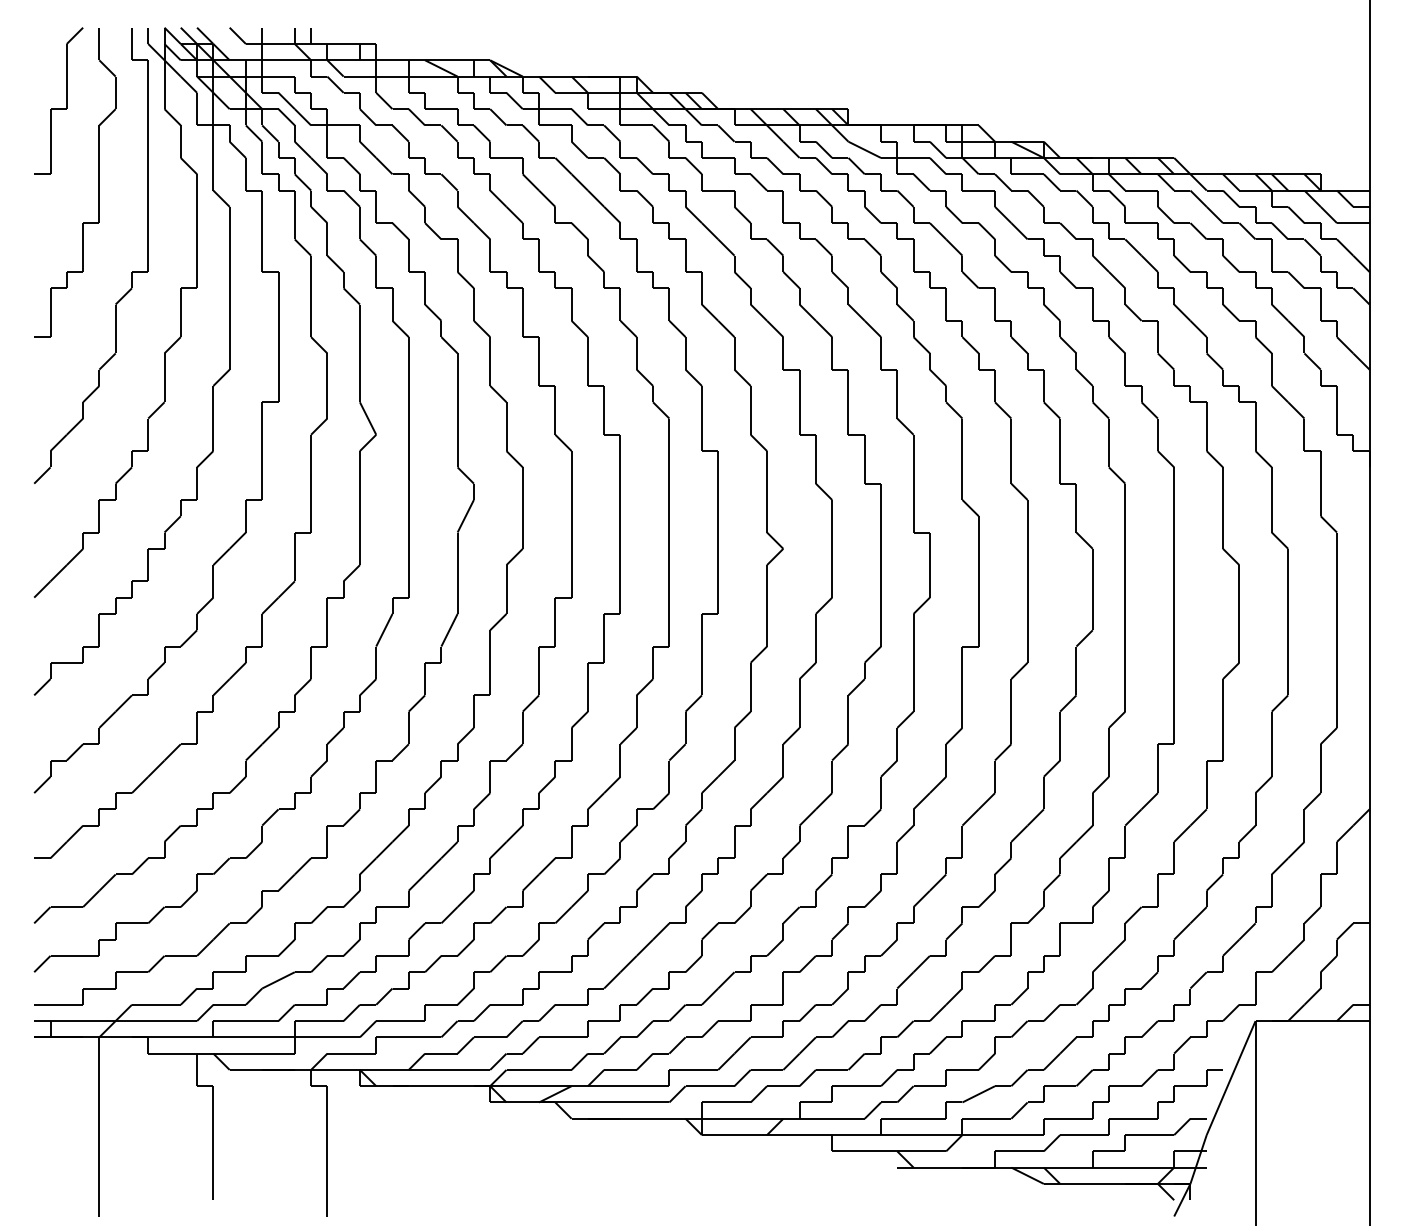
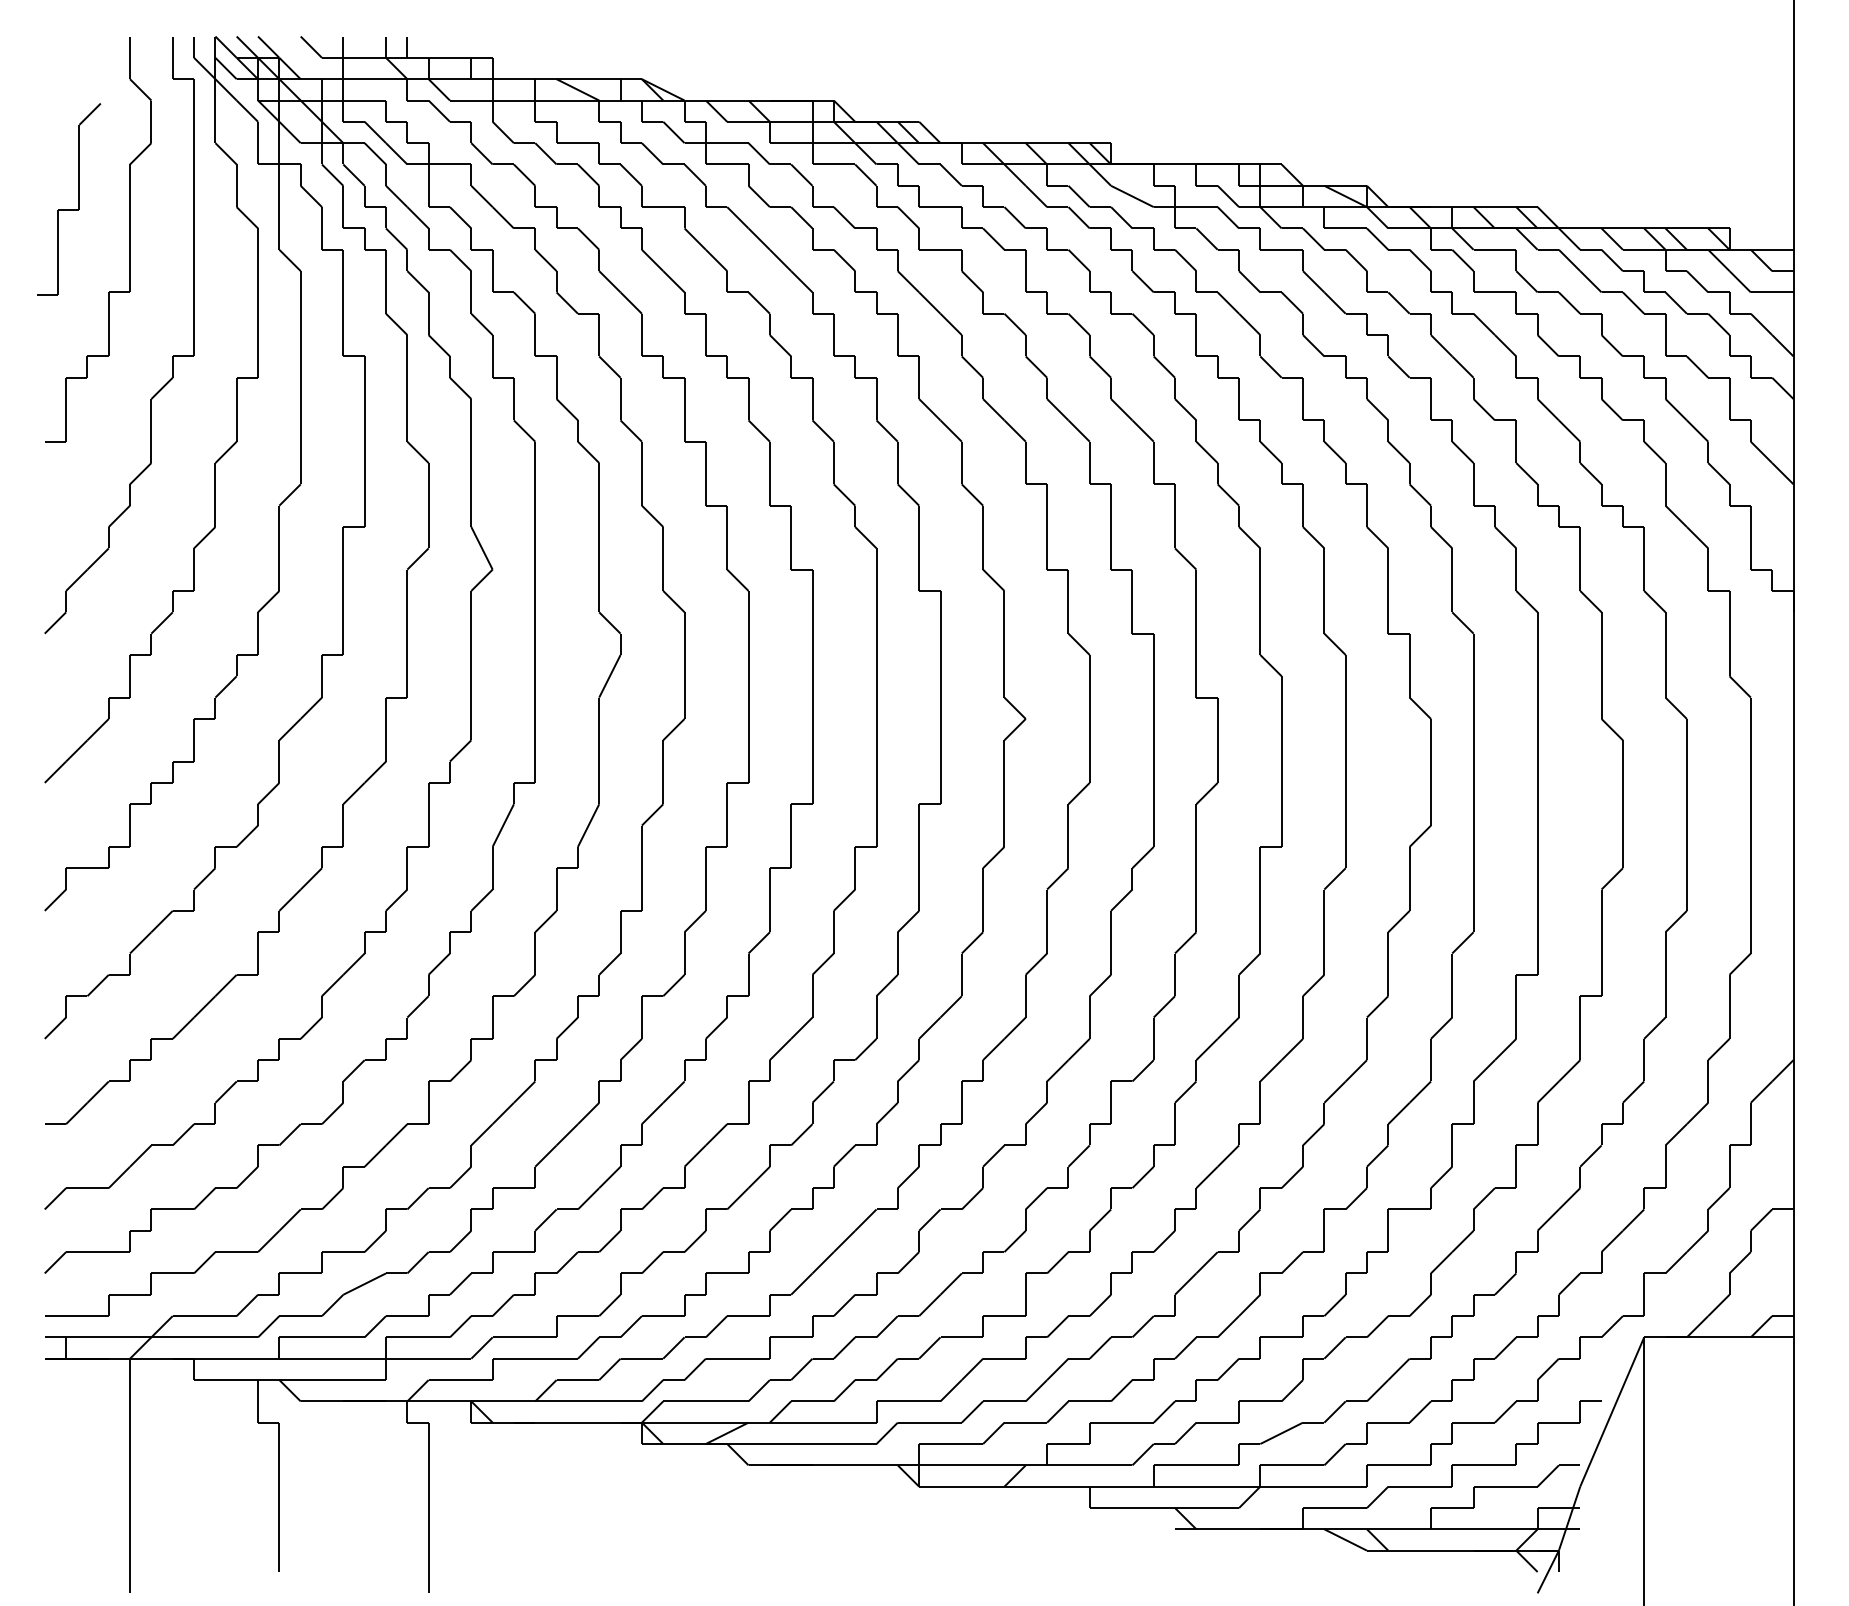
part: (66, 101) -> (78, 199), moved

